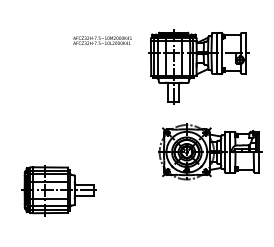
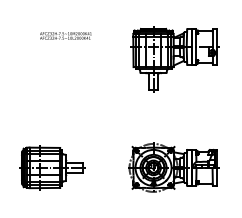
text: (102, 40) -> (65, 35), moved
part: (210, 151) -> (174, 167), moved

